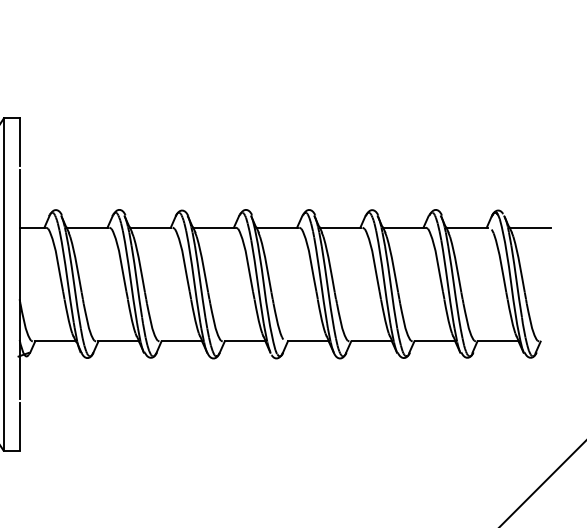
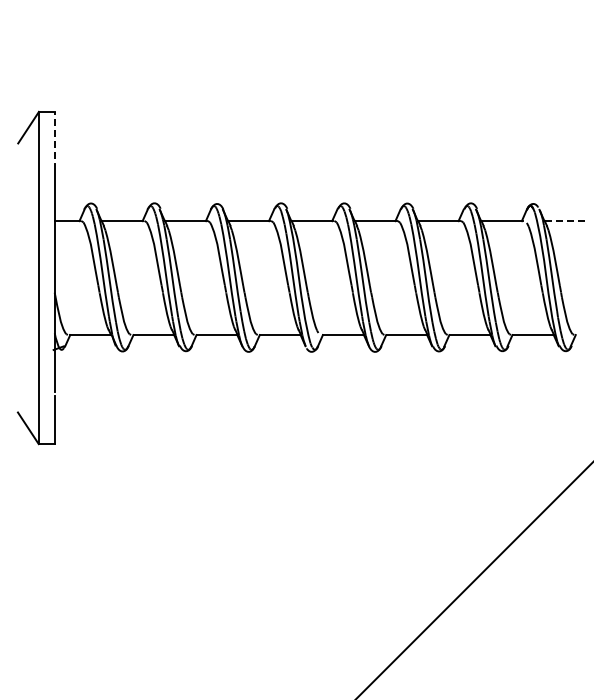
line: (20, 142) -> (55, 135), solid -> dashed
line: (531, 228) -> (566, 221), solid -> dashed

